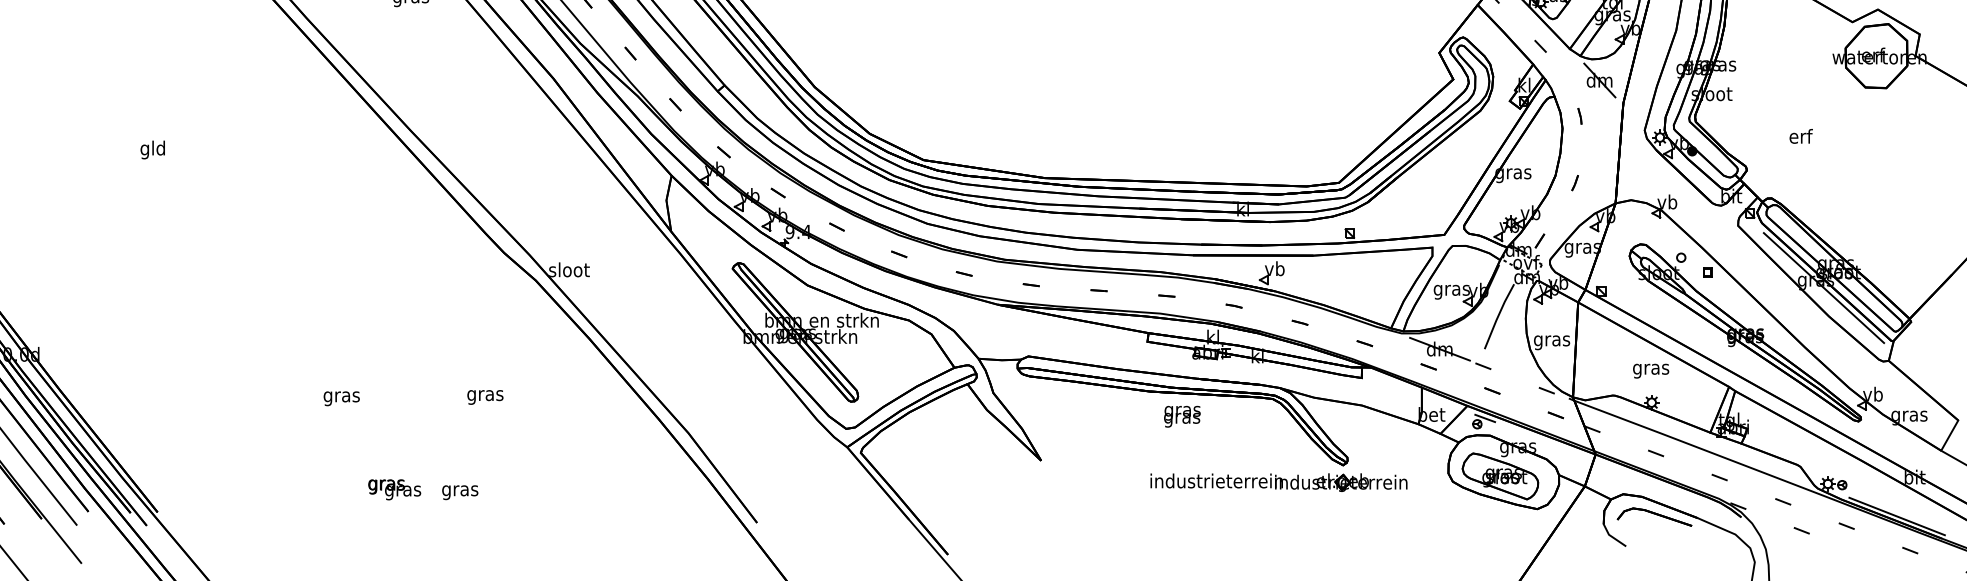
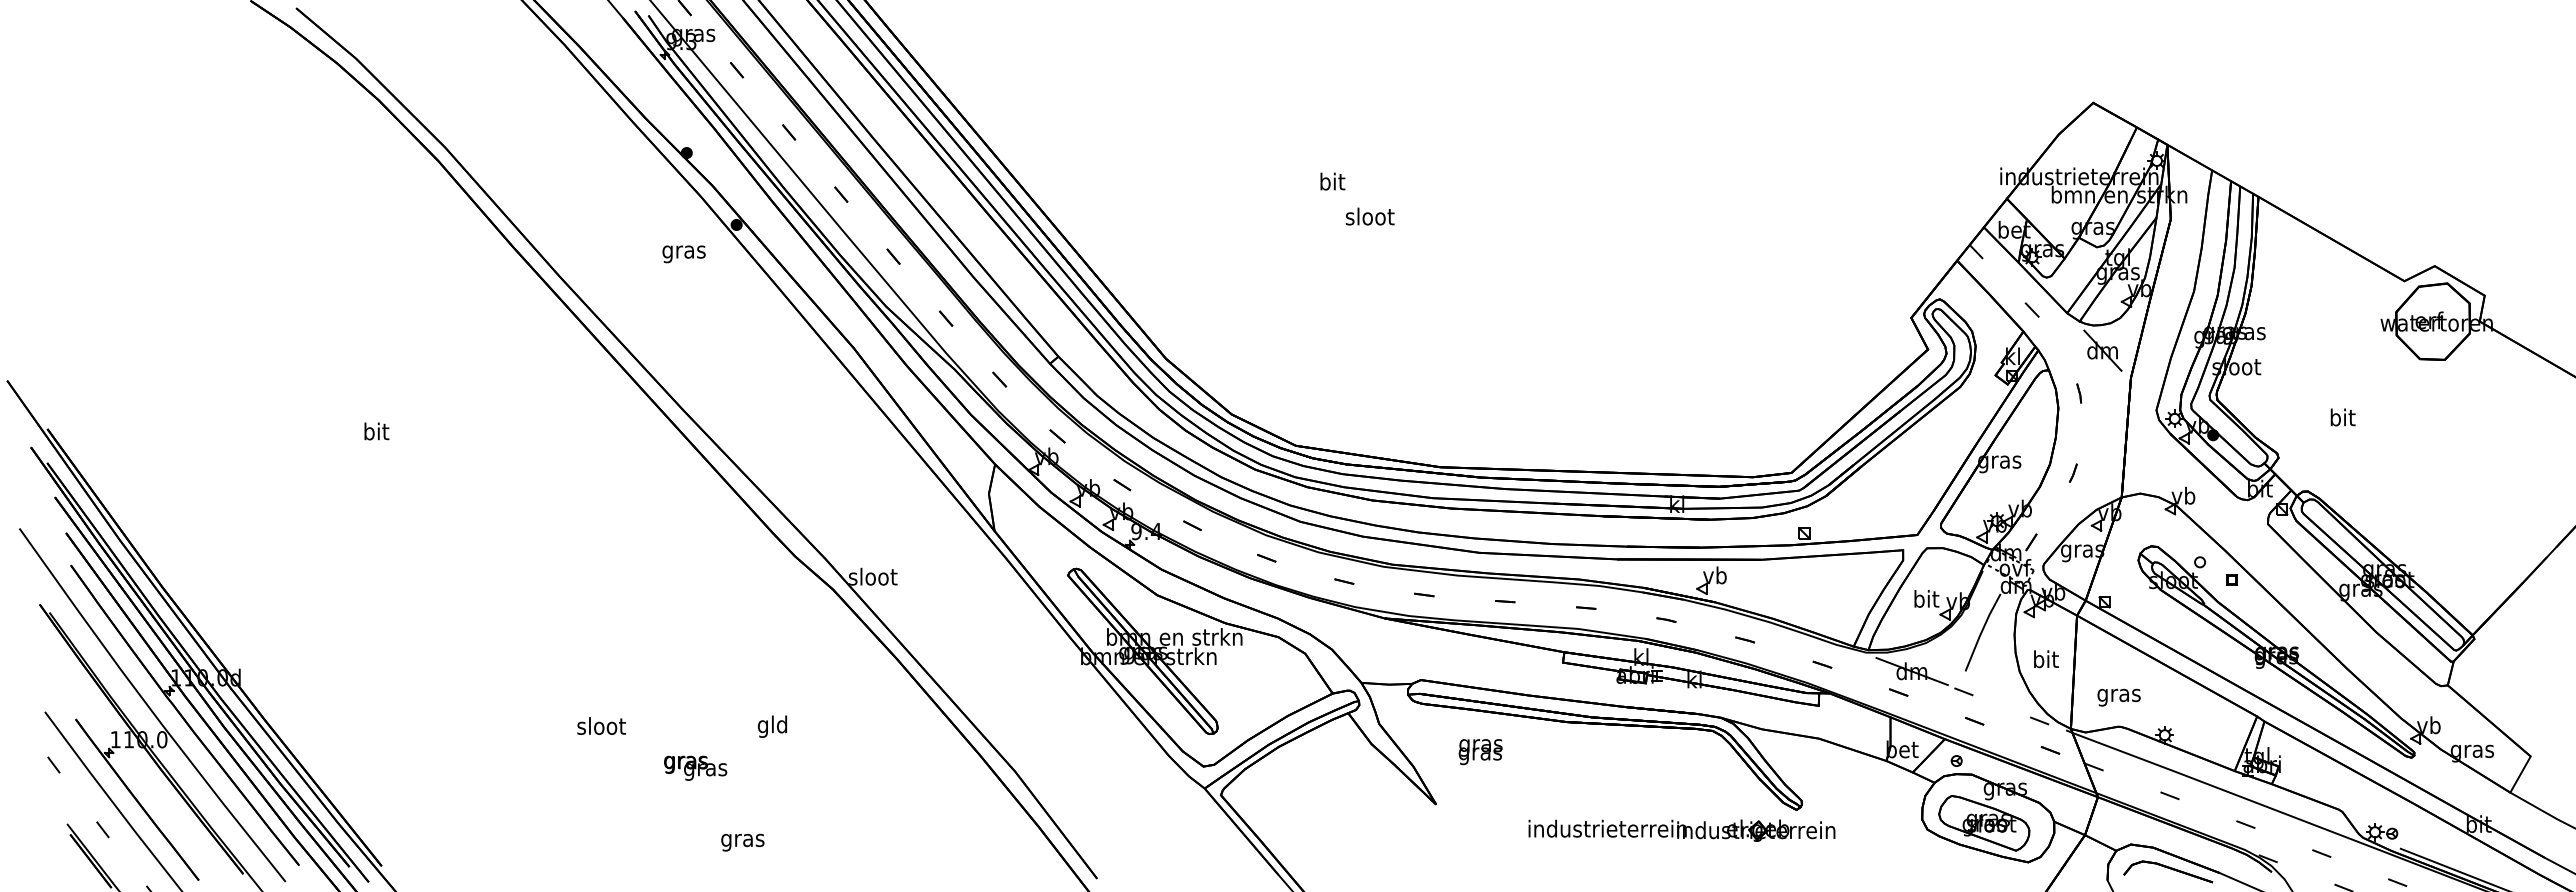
text: (1801, 136) -> (2343, 417), erf -> bit
text: (152, 149) -> (375, 433), gld -> bit
line: (1824, 288) -> (2370, 598), removed
text: (1451, 290) -> (1925, 601), gras -> bit
text: (1551, 340) -> (2045, 661), gras -> bit
text: (1650, 371) -> (2118, 697), moved
text: (485, 395) -> (772, 726), gras -> gld
text: (341, 397) -> (601, 728), gras -> sloot
text: (1182, 417) -> (1480, 752), moved
line: (1484, 417) -> (1965, 753), removed
part: (1278, 482) -> (1681, 830), moved
text: (394, 489) -> (695, 767), moved

